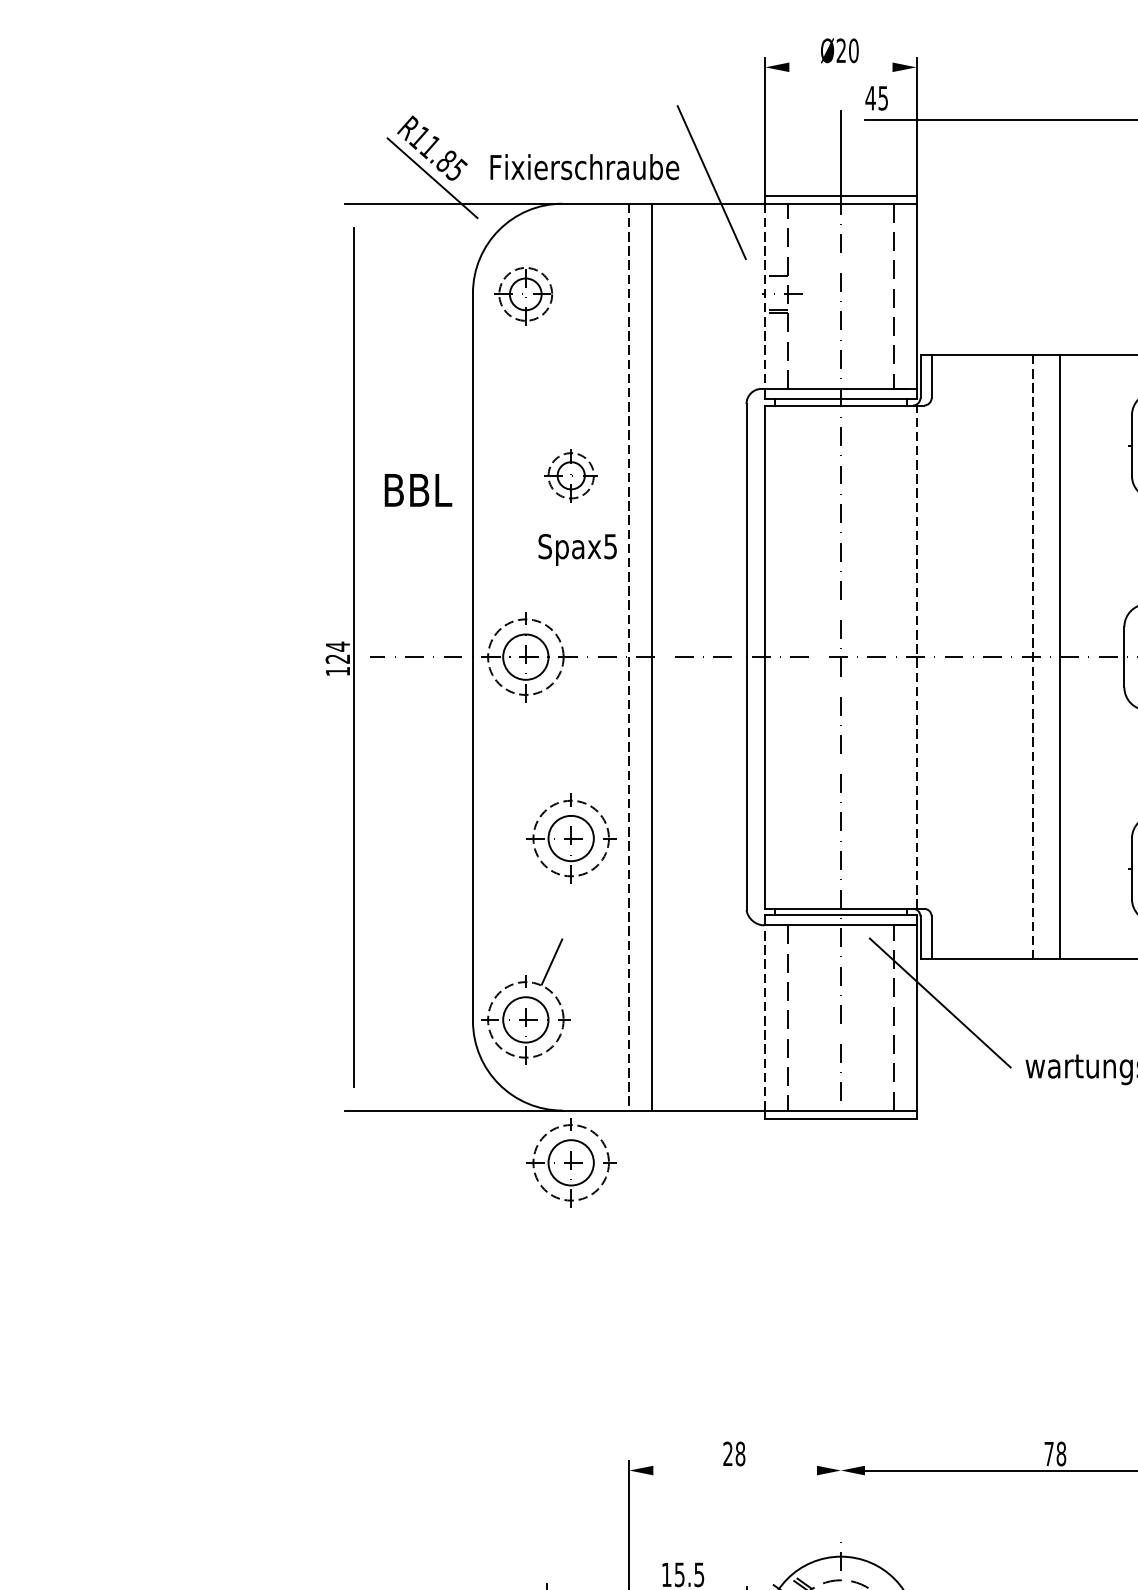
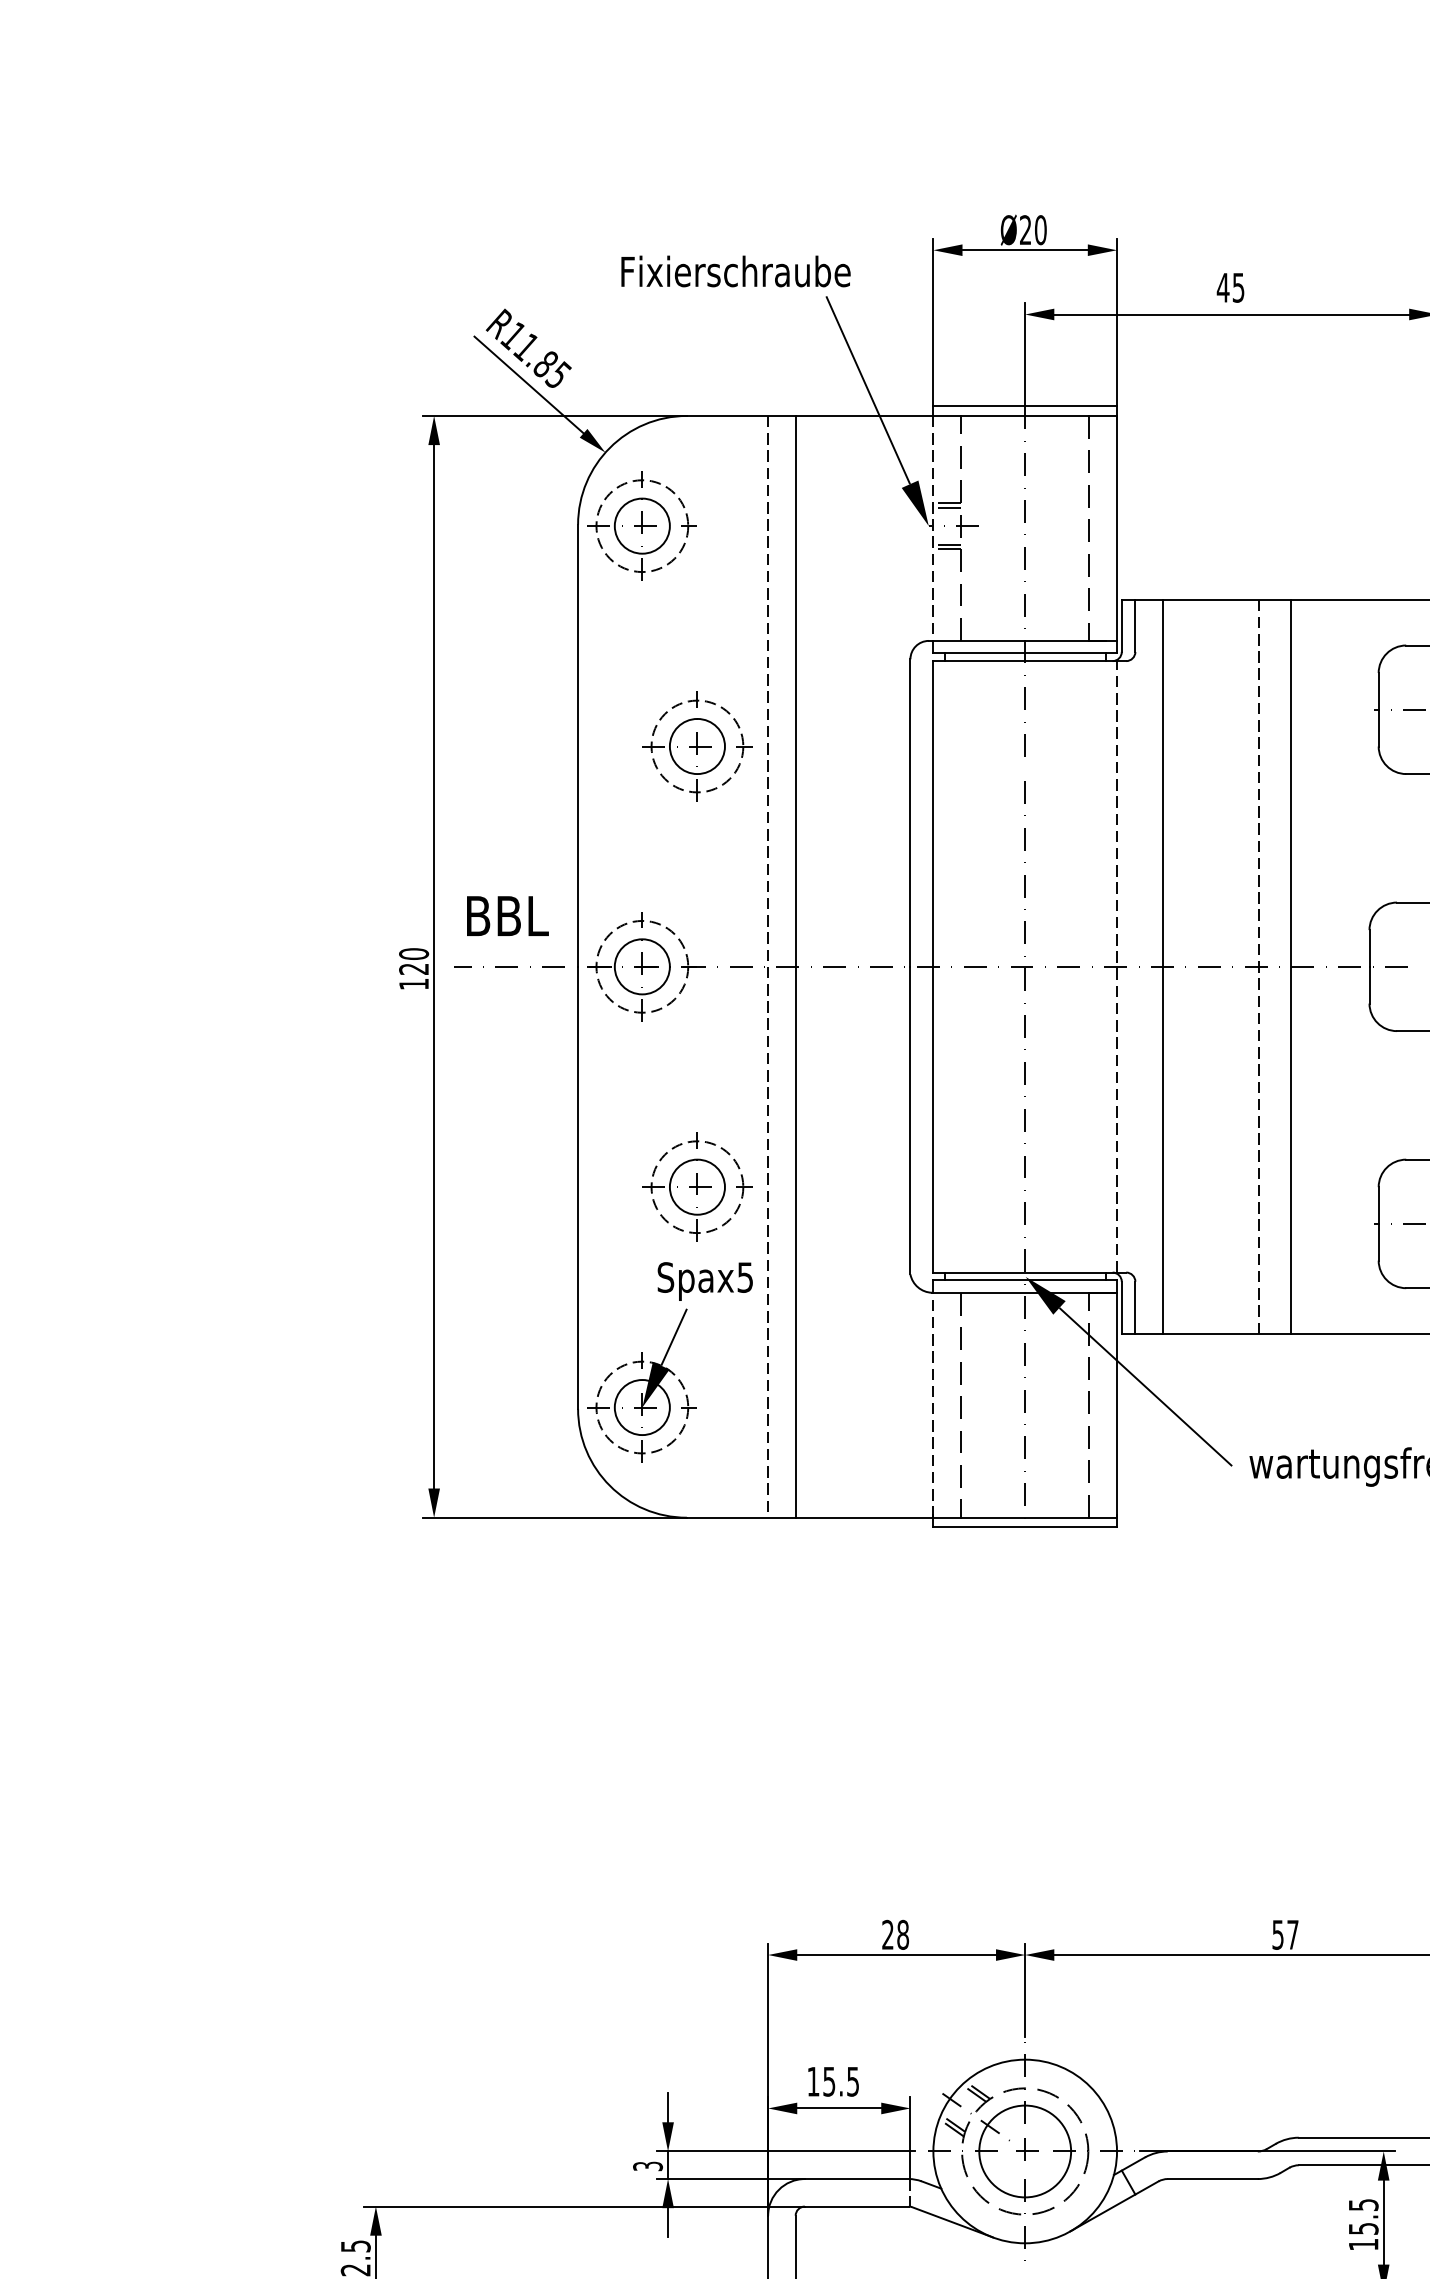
line: (840, 67) -> (1024, 250), added
text: (876, 97) -> (1230, 287), moved
fill: (852, 120) -> (1039, 314), added
text: (584, 167) -> (735, 271), moved
fill: (354, 215) -> (434, 430), added
fill: (484, 223) -> (592, 440), added
fill: (749, 275) -> (914, 503), added
line: (776, 279) -> (946, 507), added
part: (525, 293) -> (641, 525), size x1.43
part: (571, 475) -> (697, 746), size x1.67
text: (418, 489) -> (507, 915), moved
text: (577, 549) -> (704, 1281), moved
text: (338, 646) -> (414, 953), 124 -> 120
line: (953, 656) -> (1162, 966), added
fill: (857, 927) -> (1045, 1295), added
fill: (536, 1000) -> (655, 1384), added
fill: (354, 1098) -> (434, 1502), added
part: (571, 1162) -> (697, 1580), removed
text: (1055, 1453) -> (1285, 1934), 78 -> 57
line: (735, 1470) -> (896, 1955), added
line: (841, 1498) -> (1025, 1989), added

